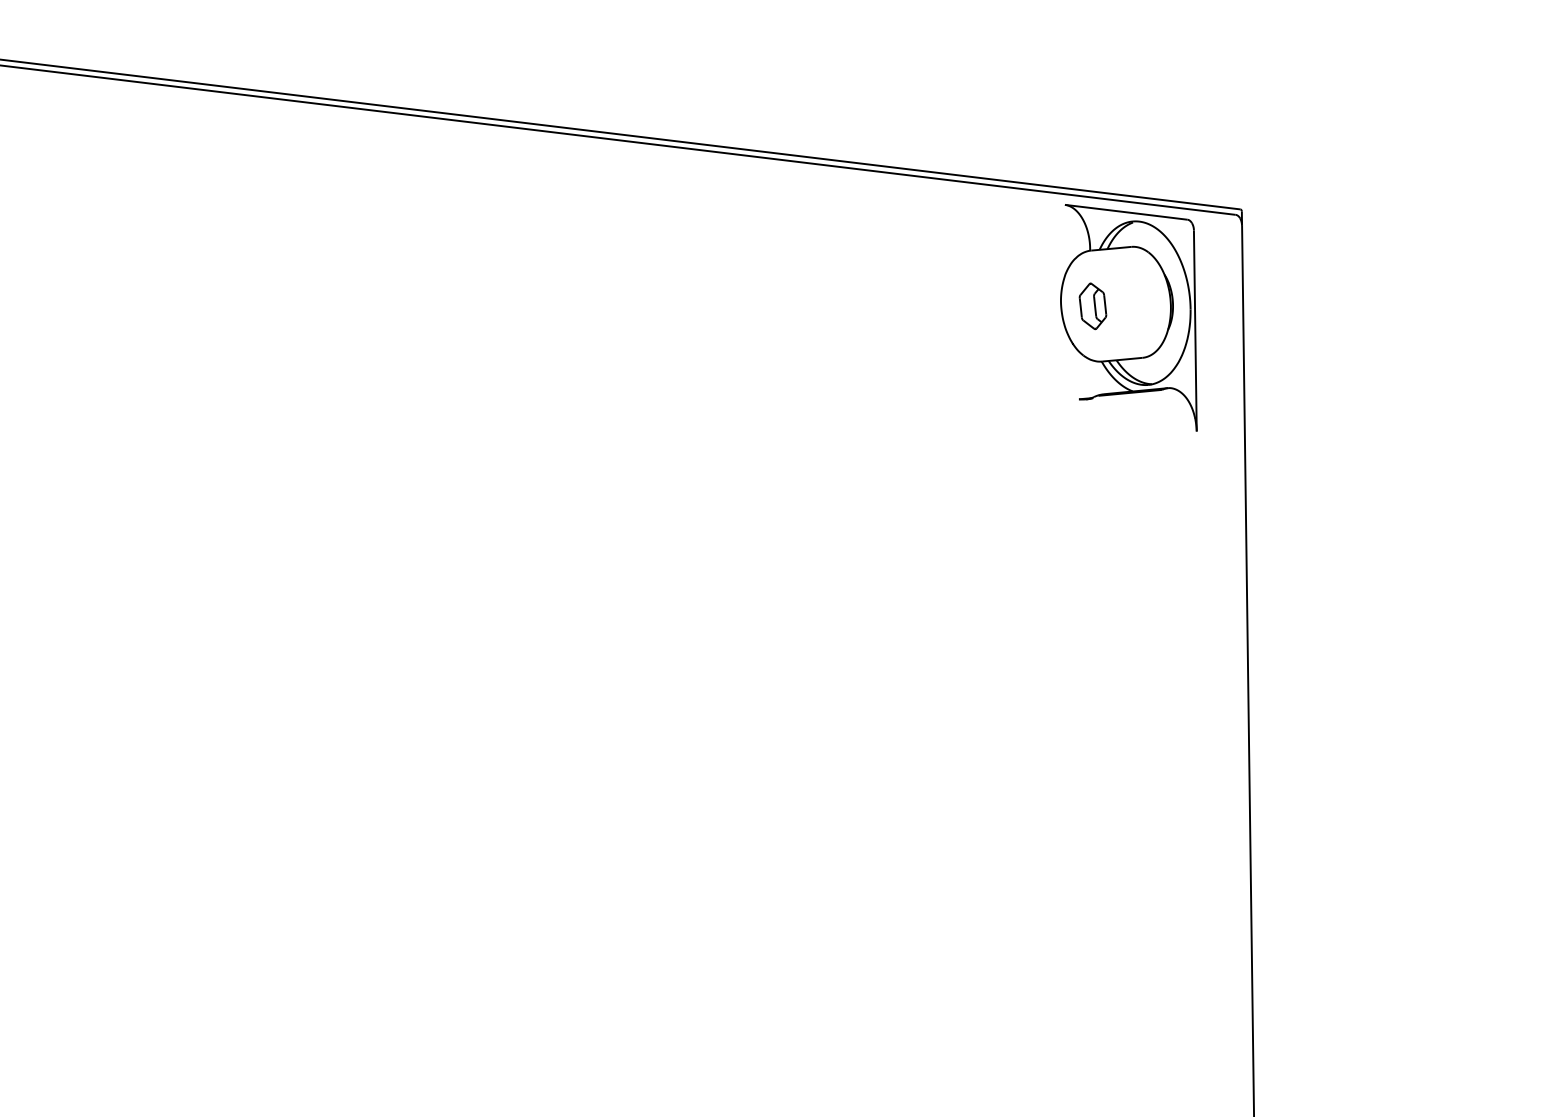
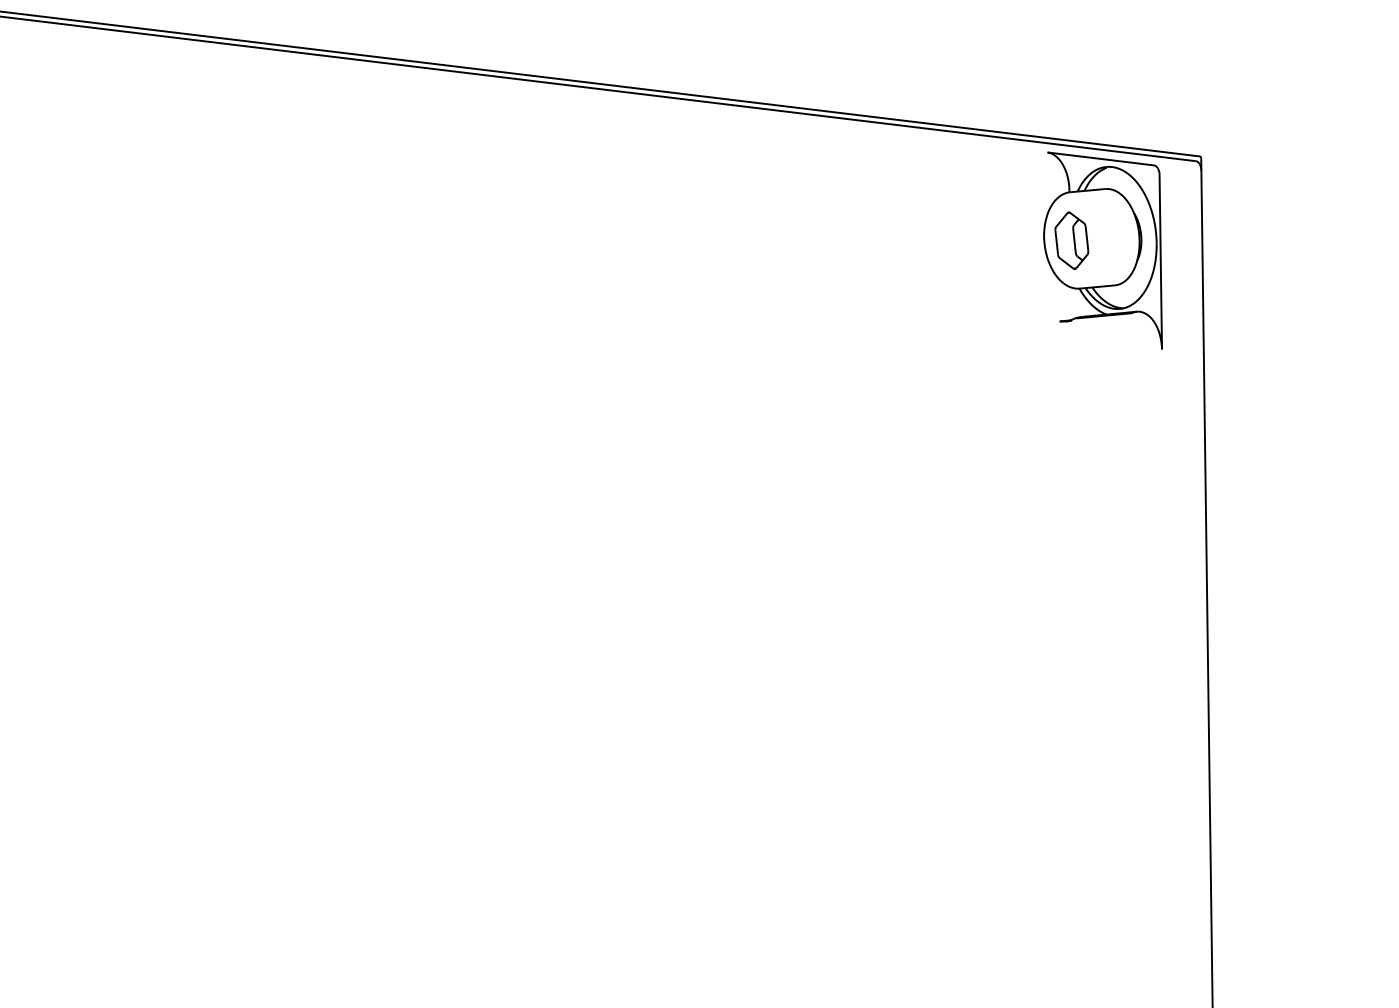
part: (1092, 306) -> (1071, 240), size x1.43

